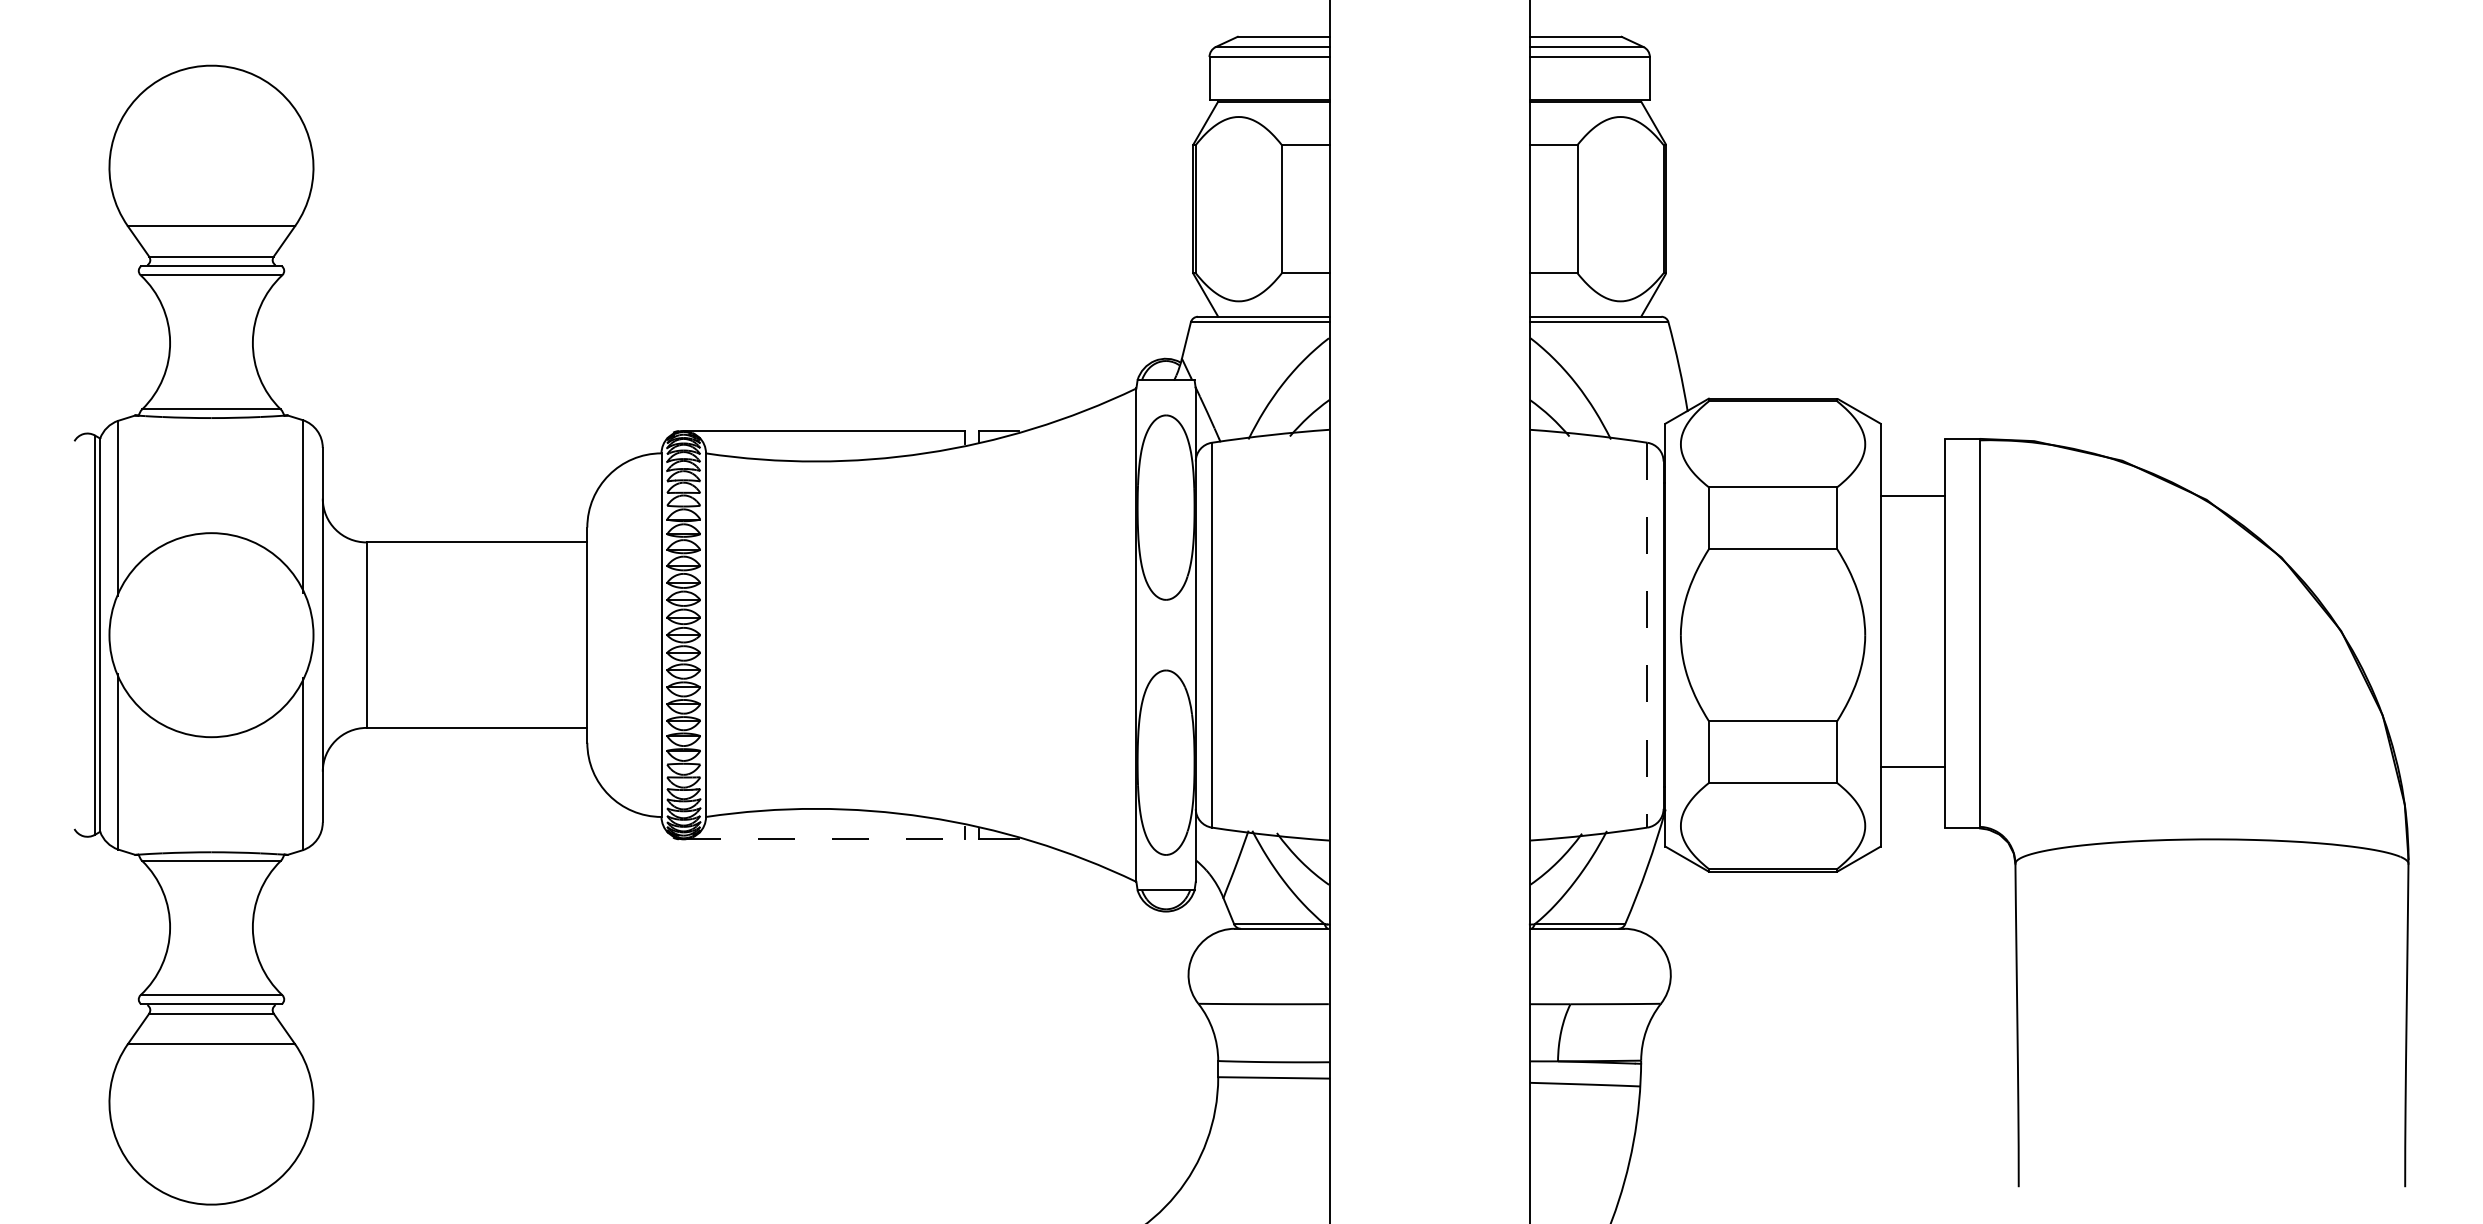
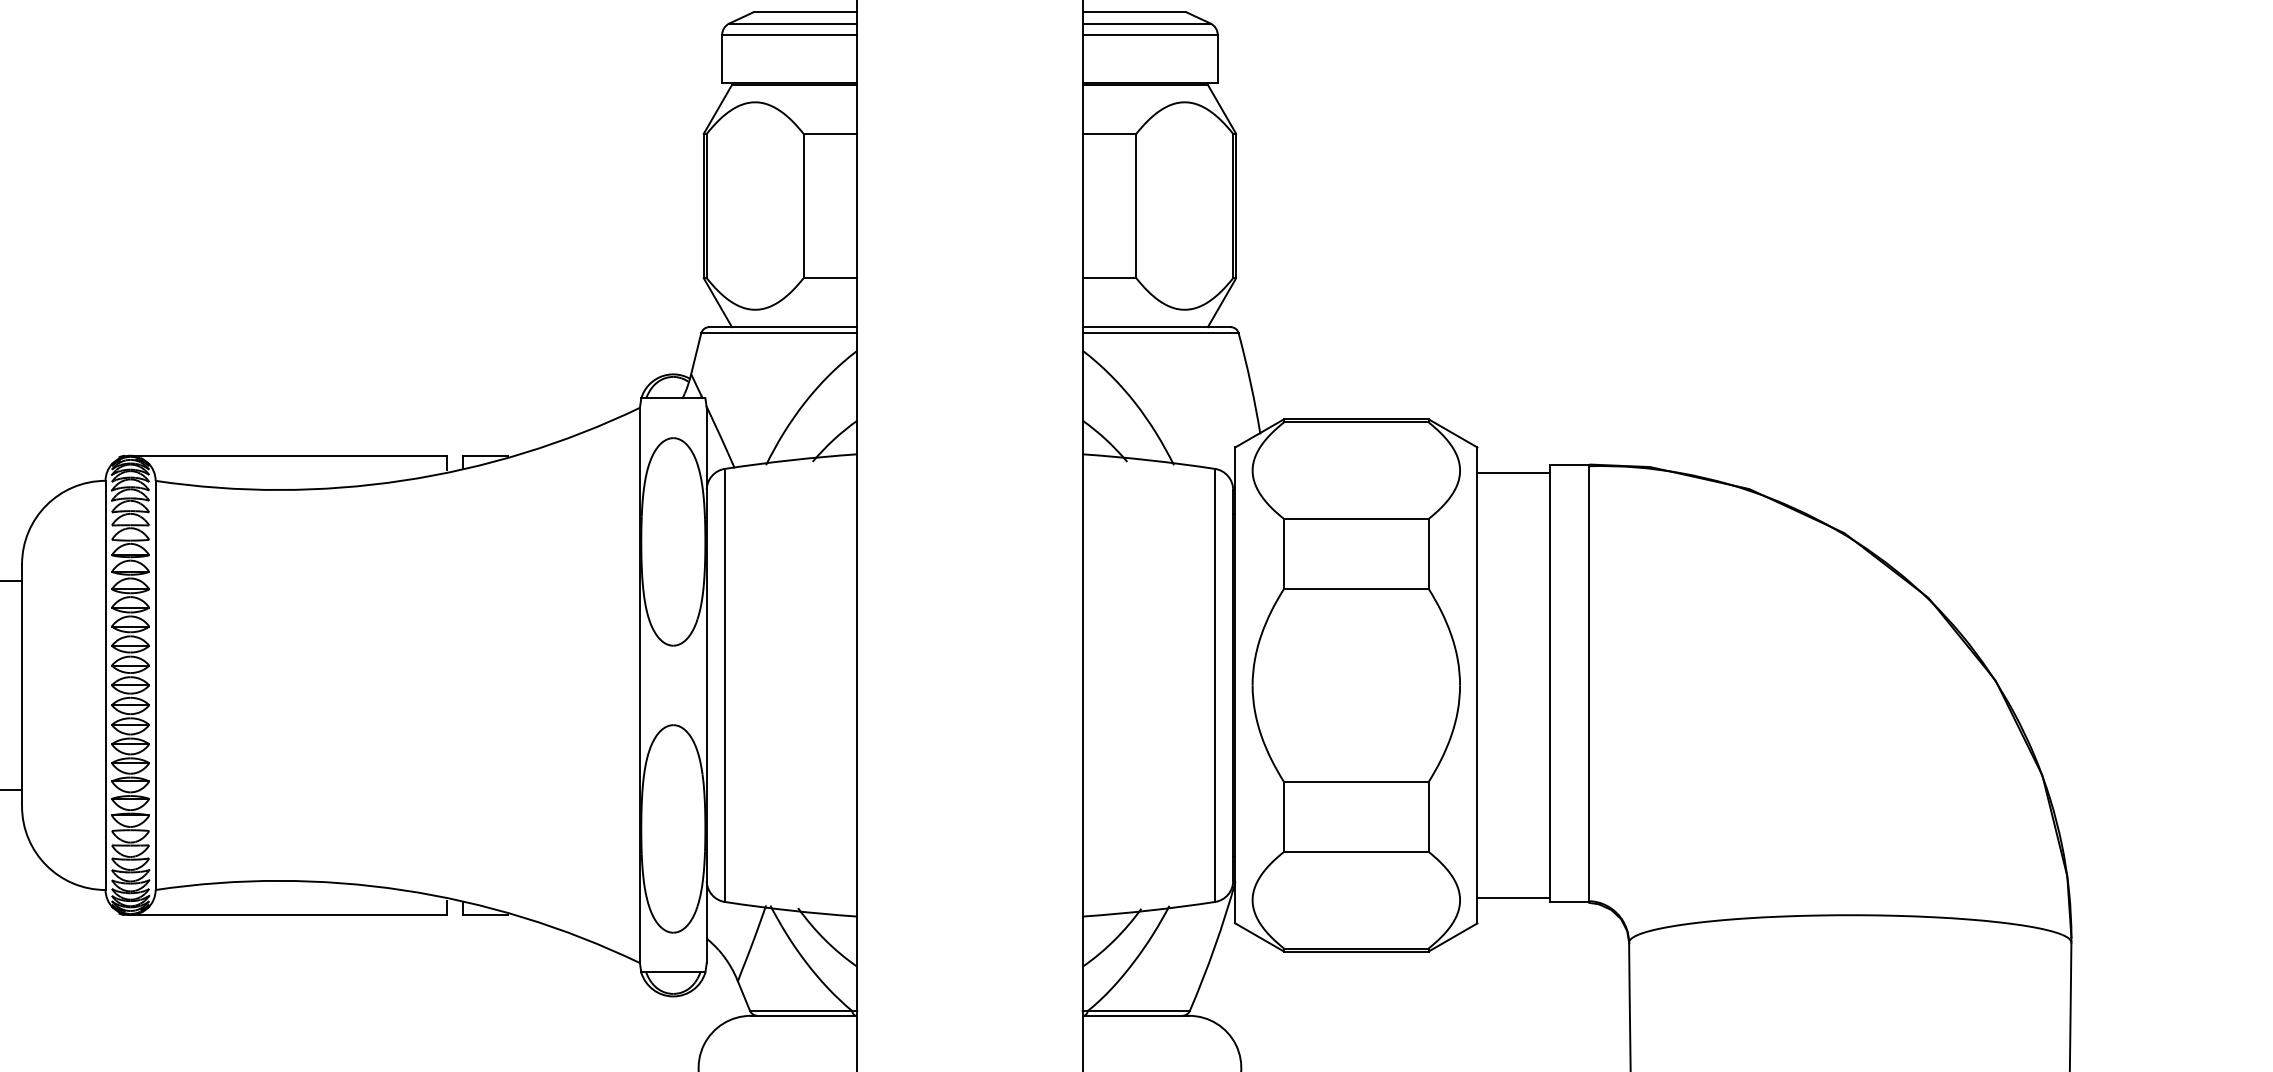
line: (1912, 495) -> (1513, 471), moved
line: (1647, 635) -> (1215, 685), dashed -> solid
line: (1912, 767) -> (1513, 898), moved
line: (824, 839) -> (288, 915), dashed -> solid

